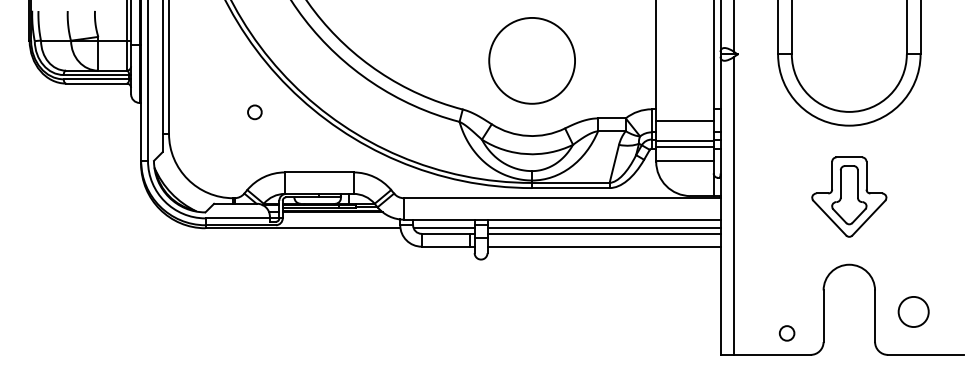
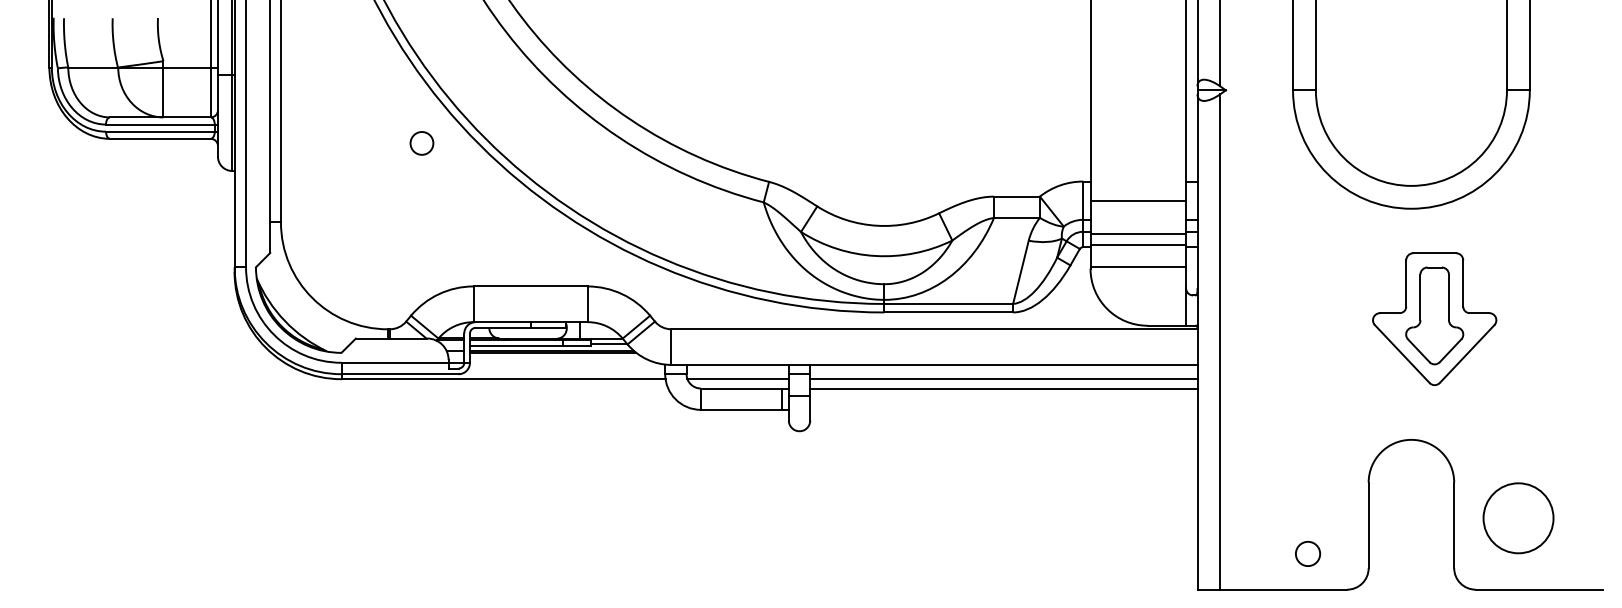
circle: (531, 60) -> (883, 100), removed
circle: (254, 112) -> (421, 143), moved
part: (849, 196) -> (1434, 318), moved
line: (603, 246) -> (1002, 409), removed
circle: (913, 311) -> (1518, 517), size x1.4

